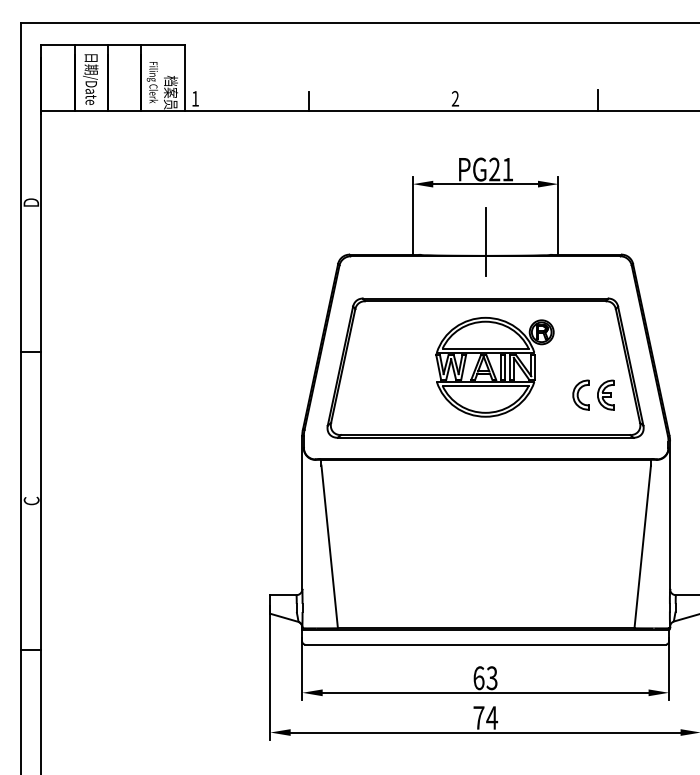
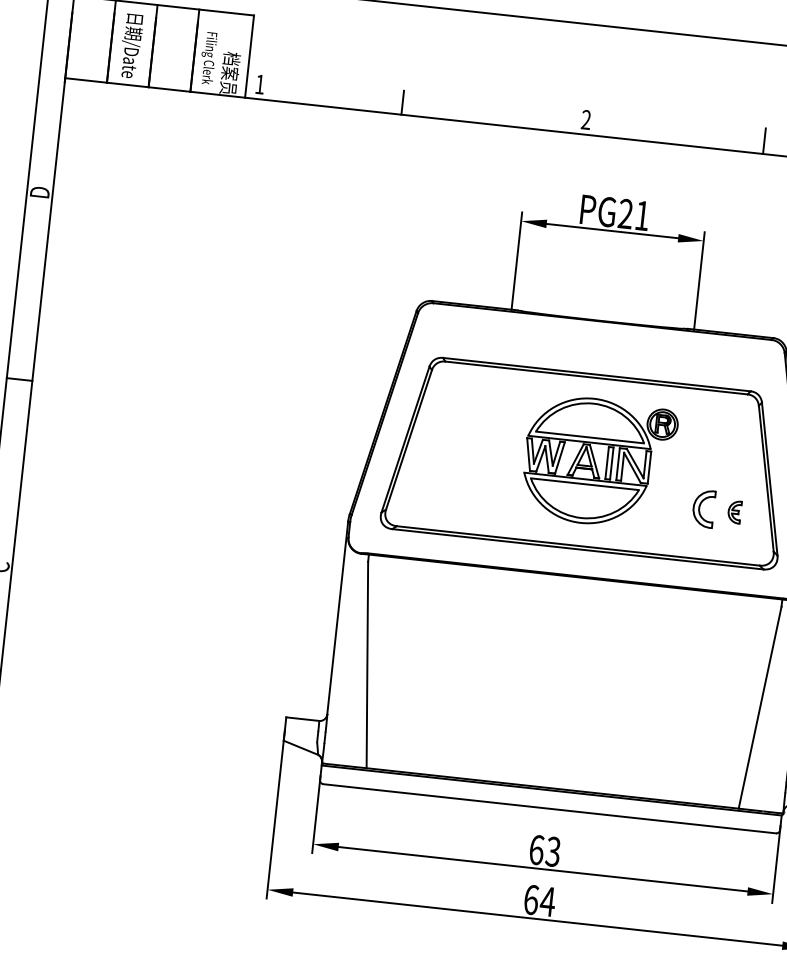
line: (485, 241) -> (604, 303), removed
part: (605, 394) -> (734, 511), size x0.6
text: (478, 717) -> (530, 899), 74 -> 64

